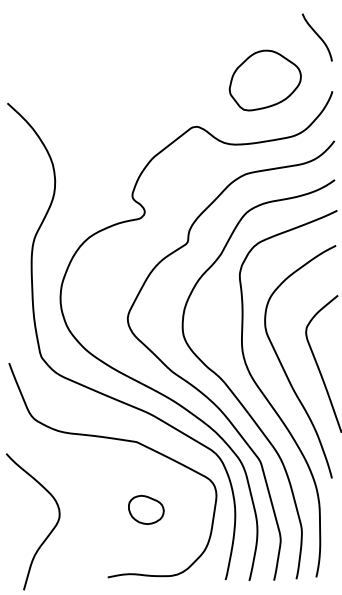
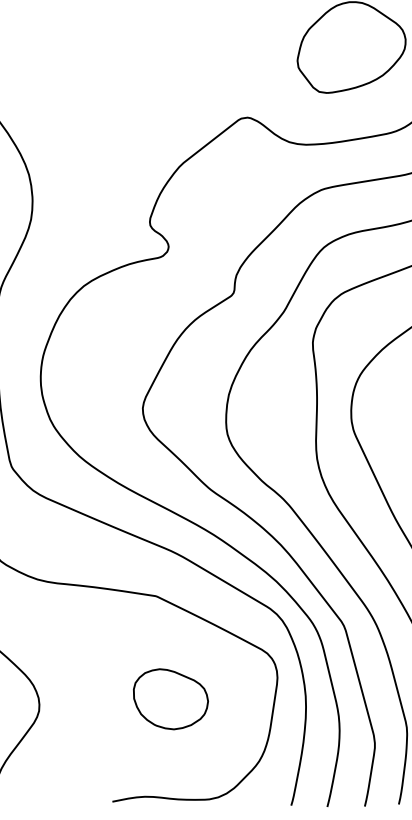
part: (146, 509) -> (171, 698), size x1.4

